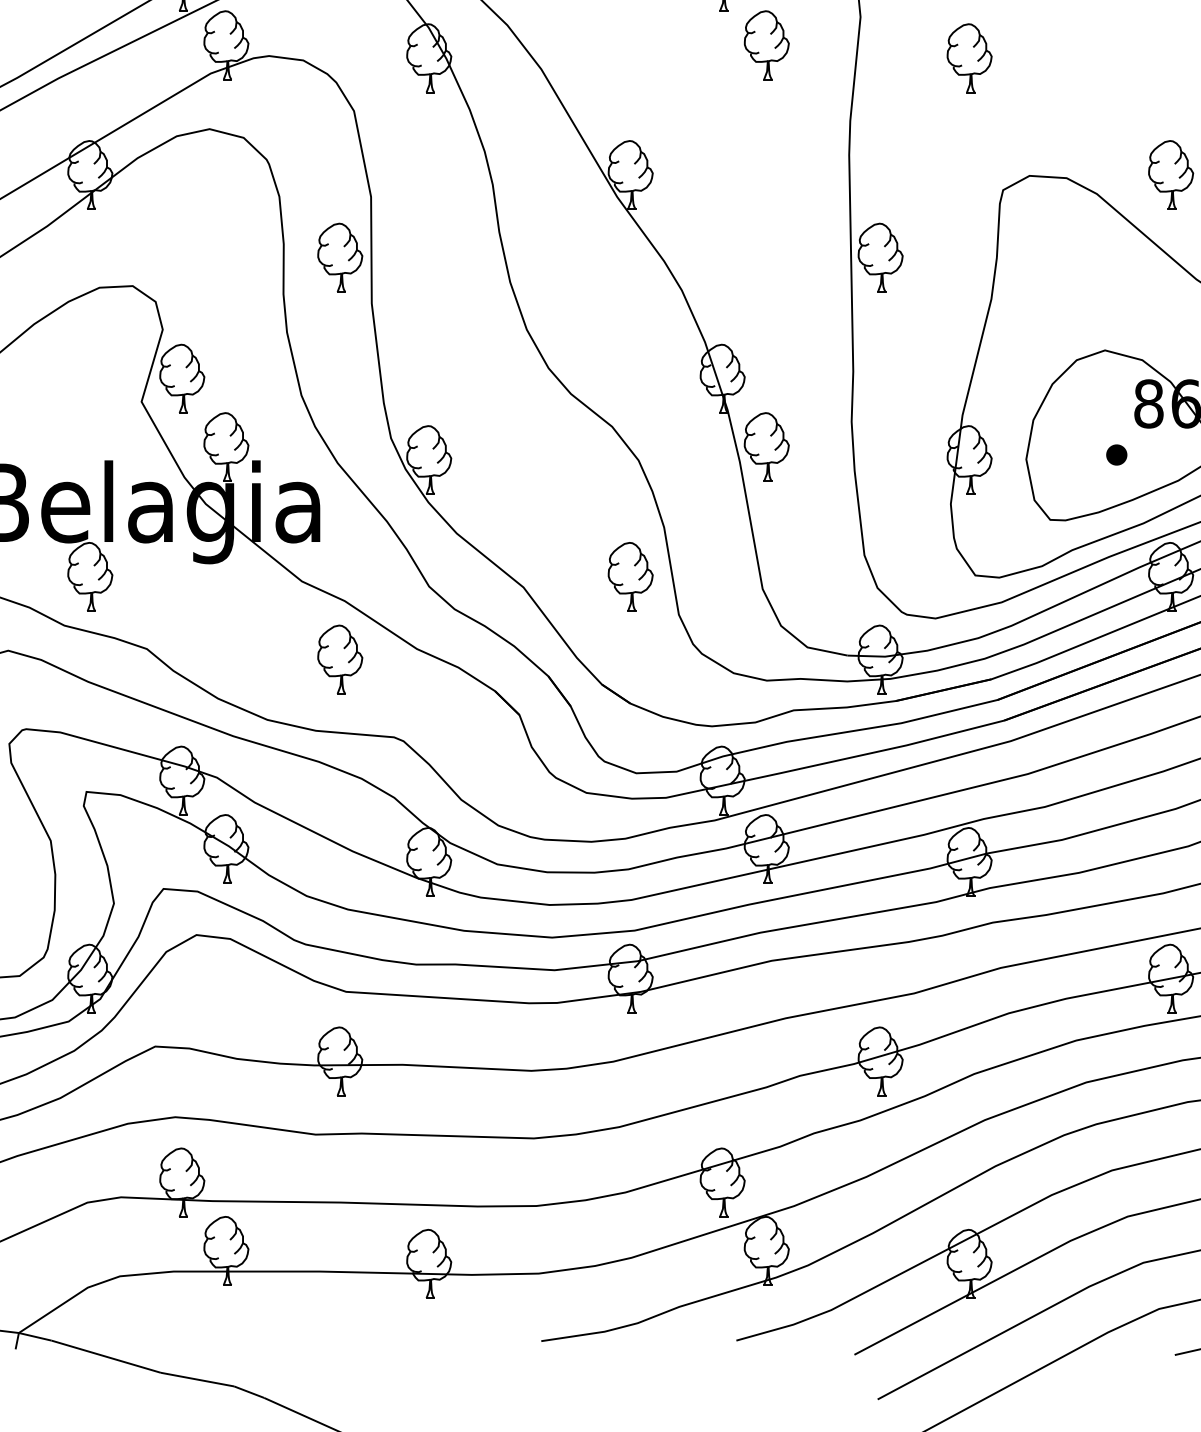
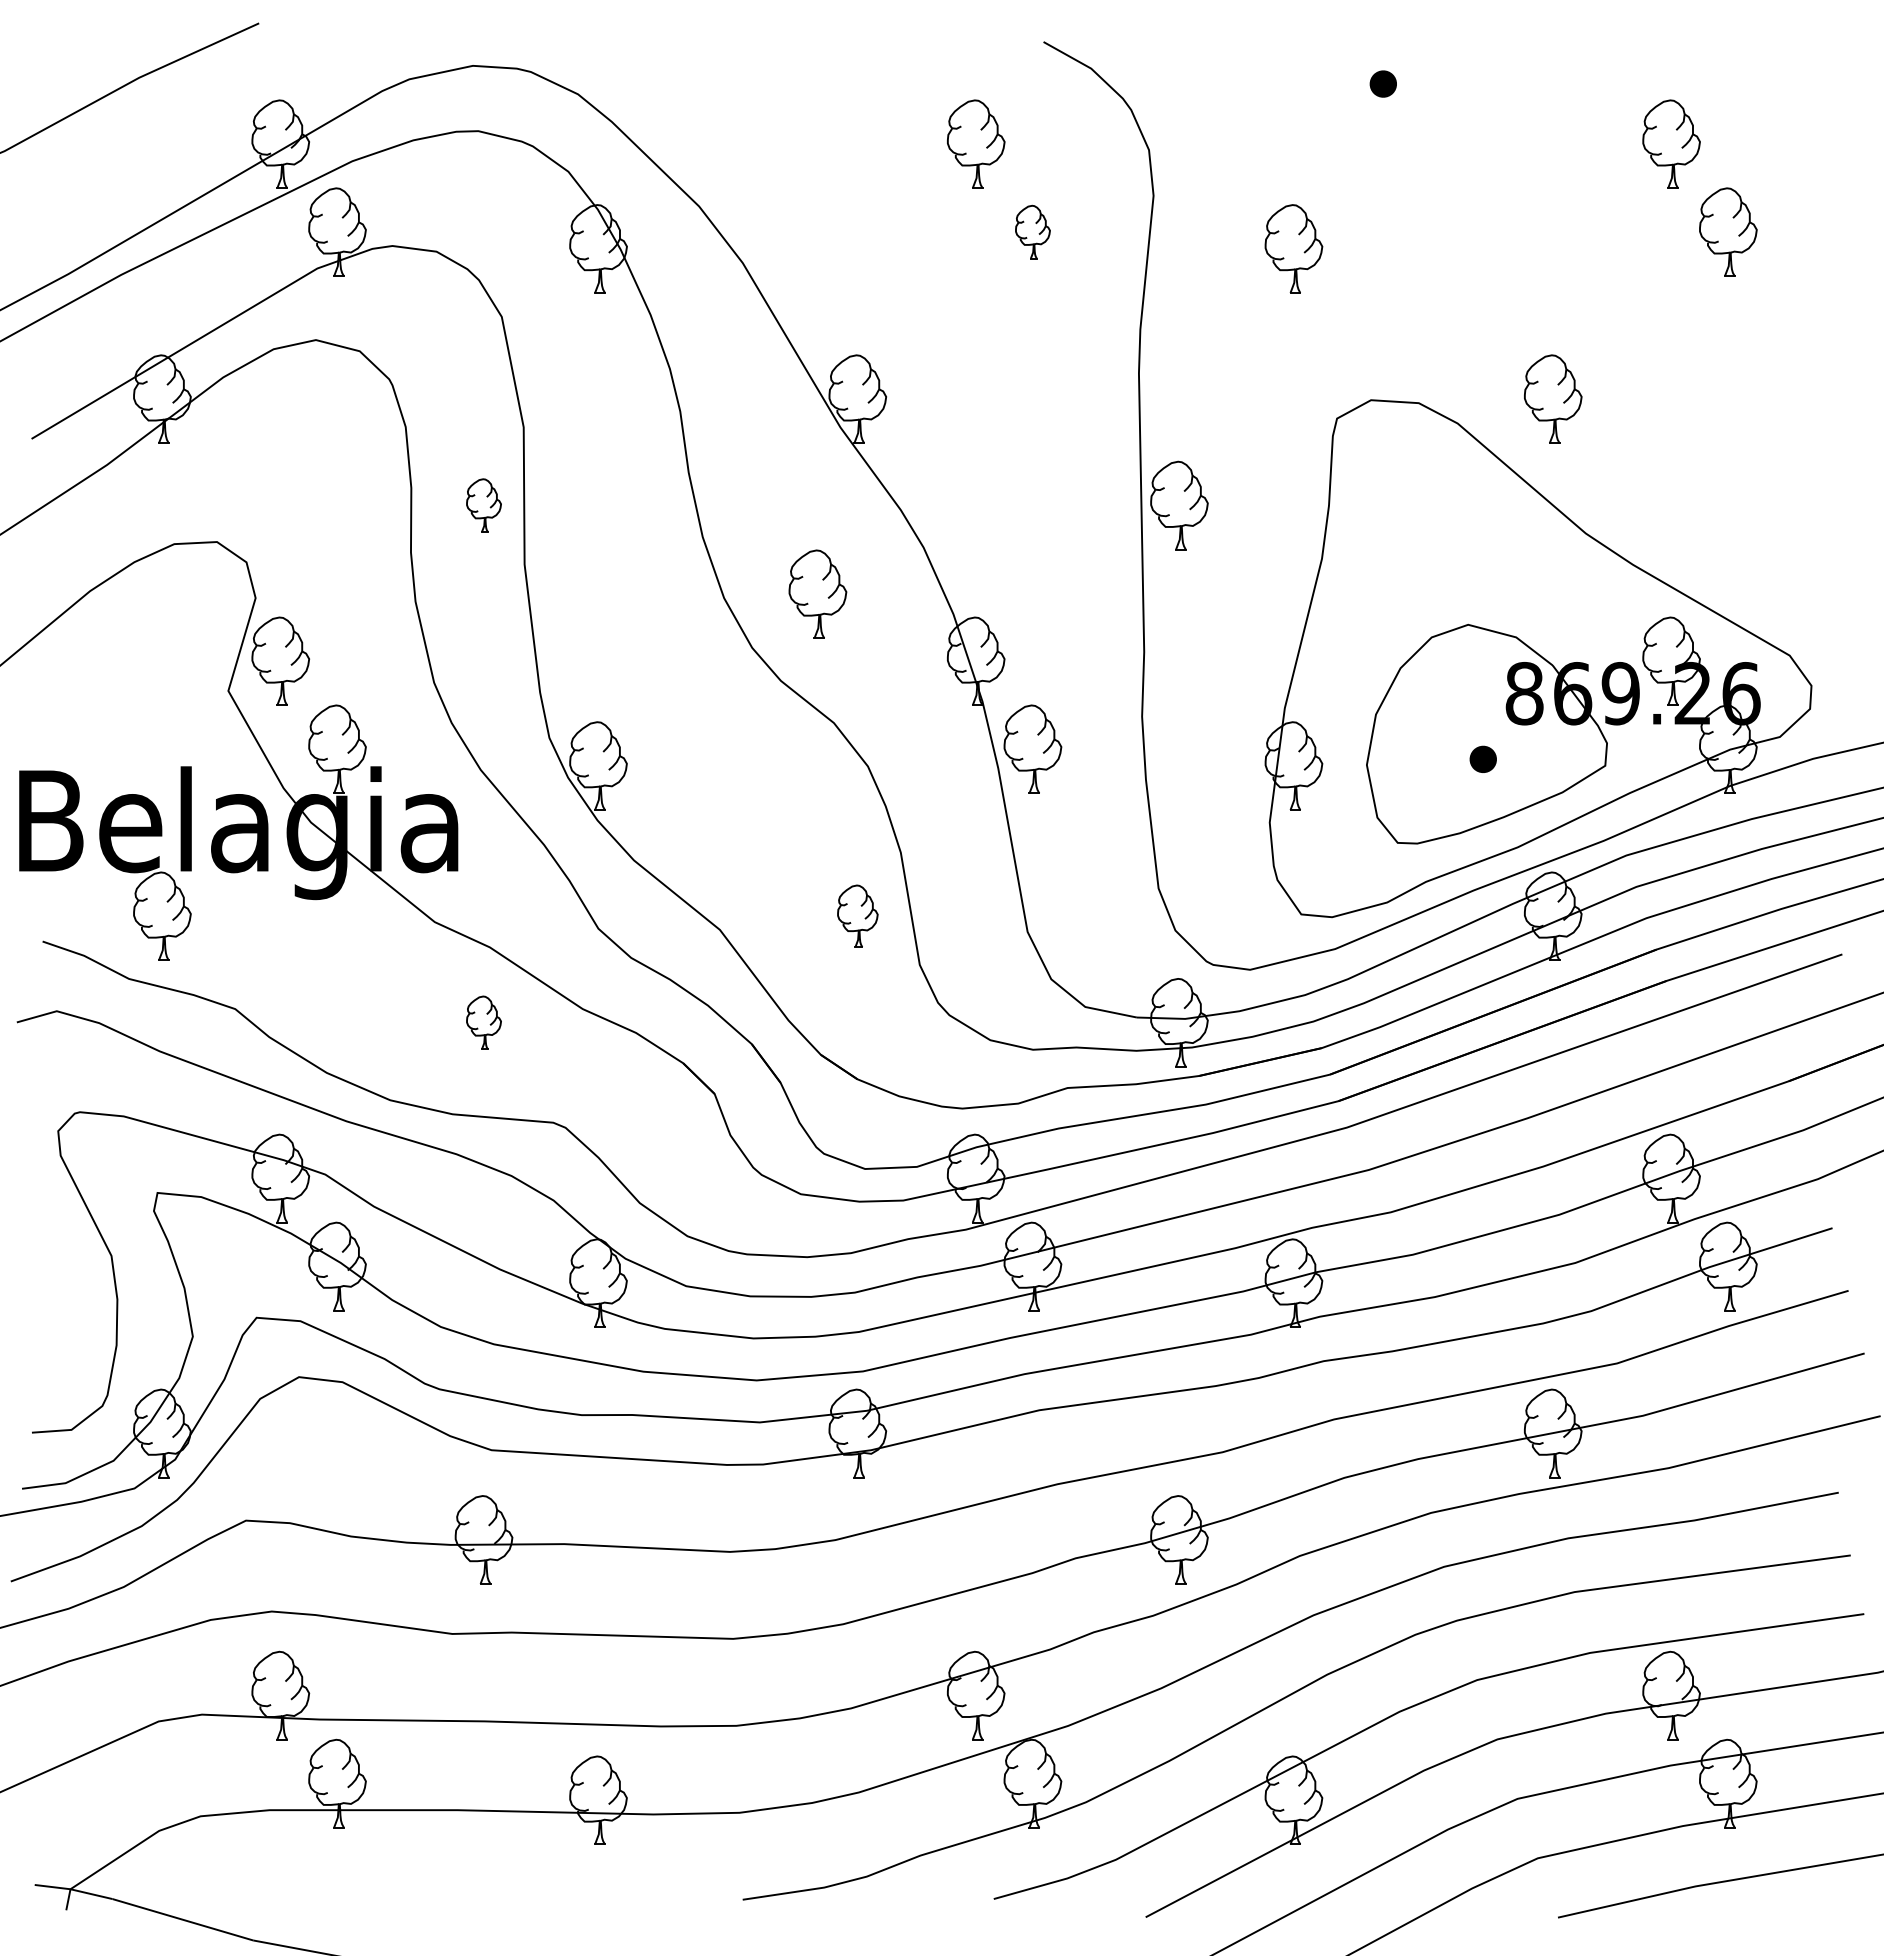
part: (766, 44) -> (1032, 231), size x0.6
part: (339, 257) -> (483, 505), size x0.6
part: (599, 326) -> (817, 593), added
part: (630, 576) -> (857, 915), size x0.7
part: (339, 659) -> (483, 1022), size x0.6

